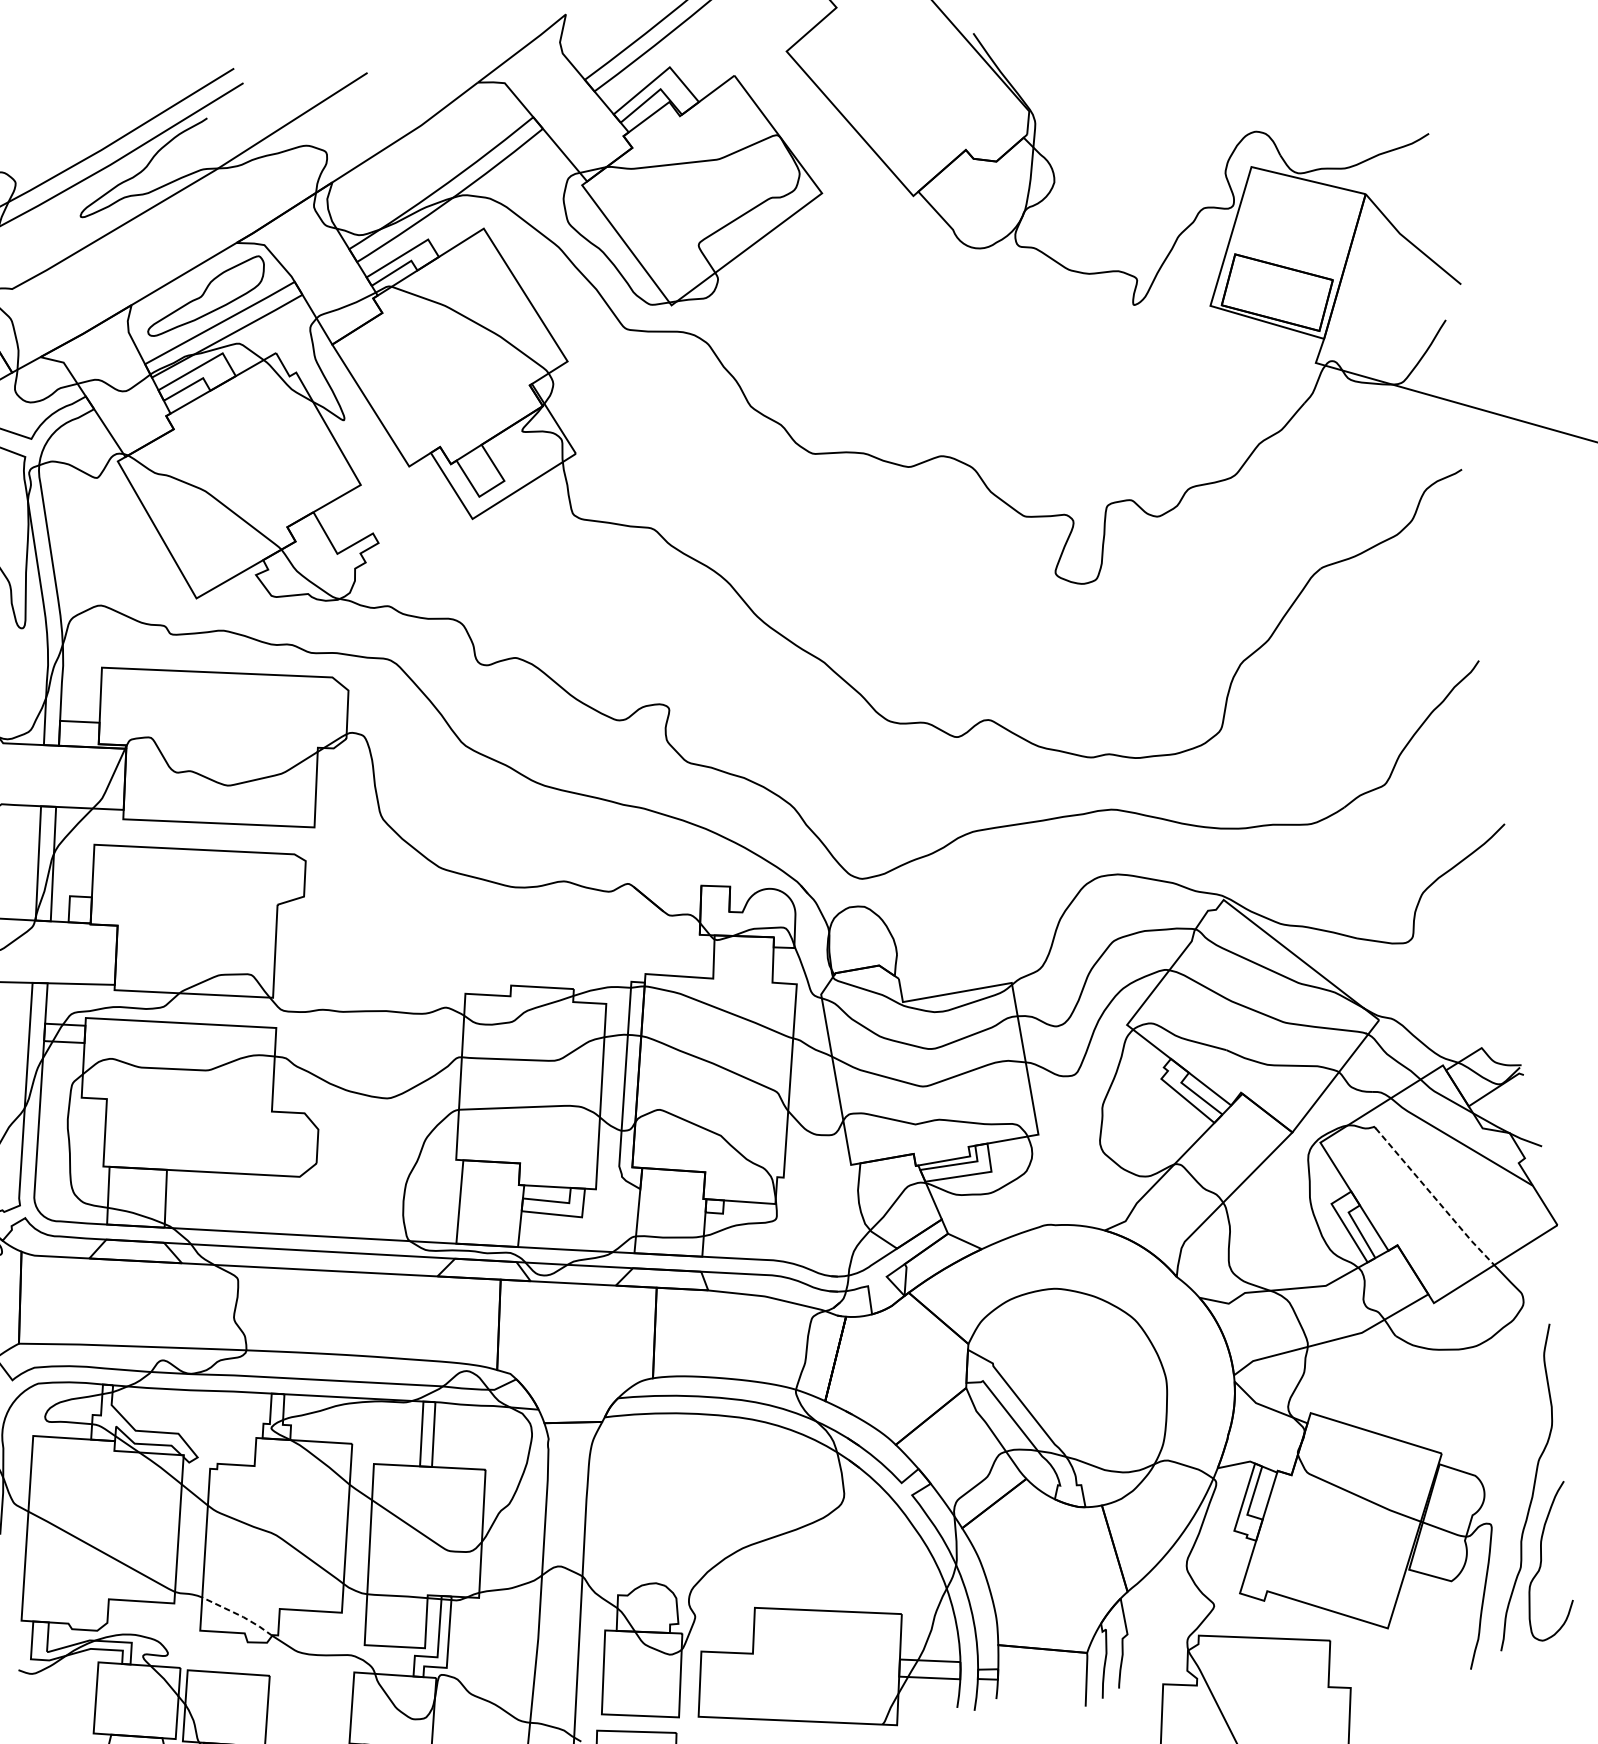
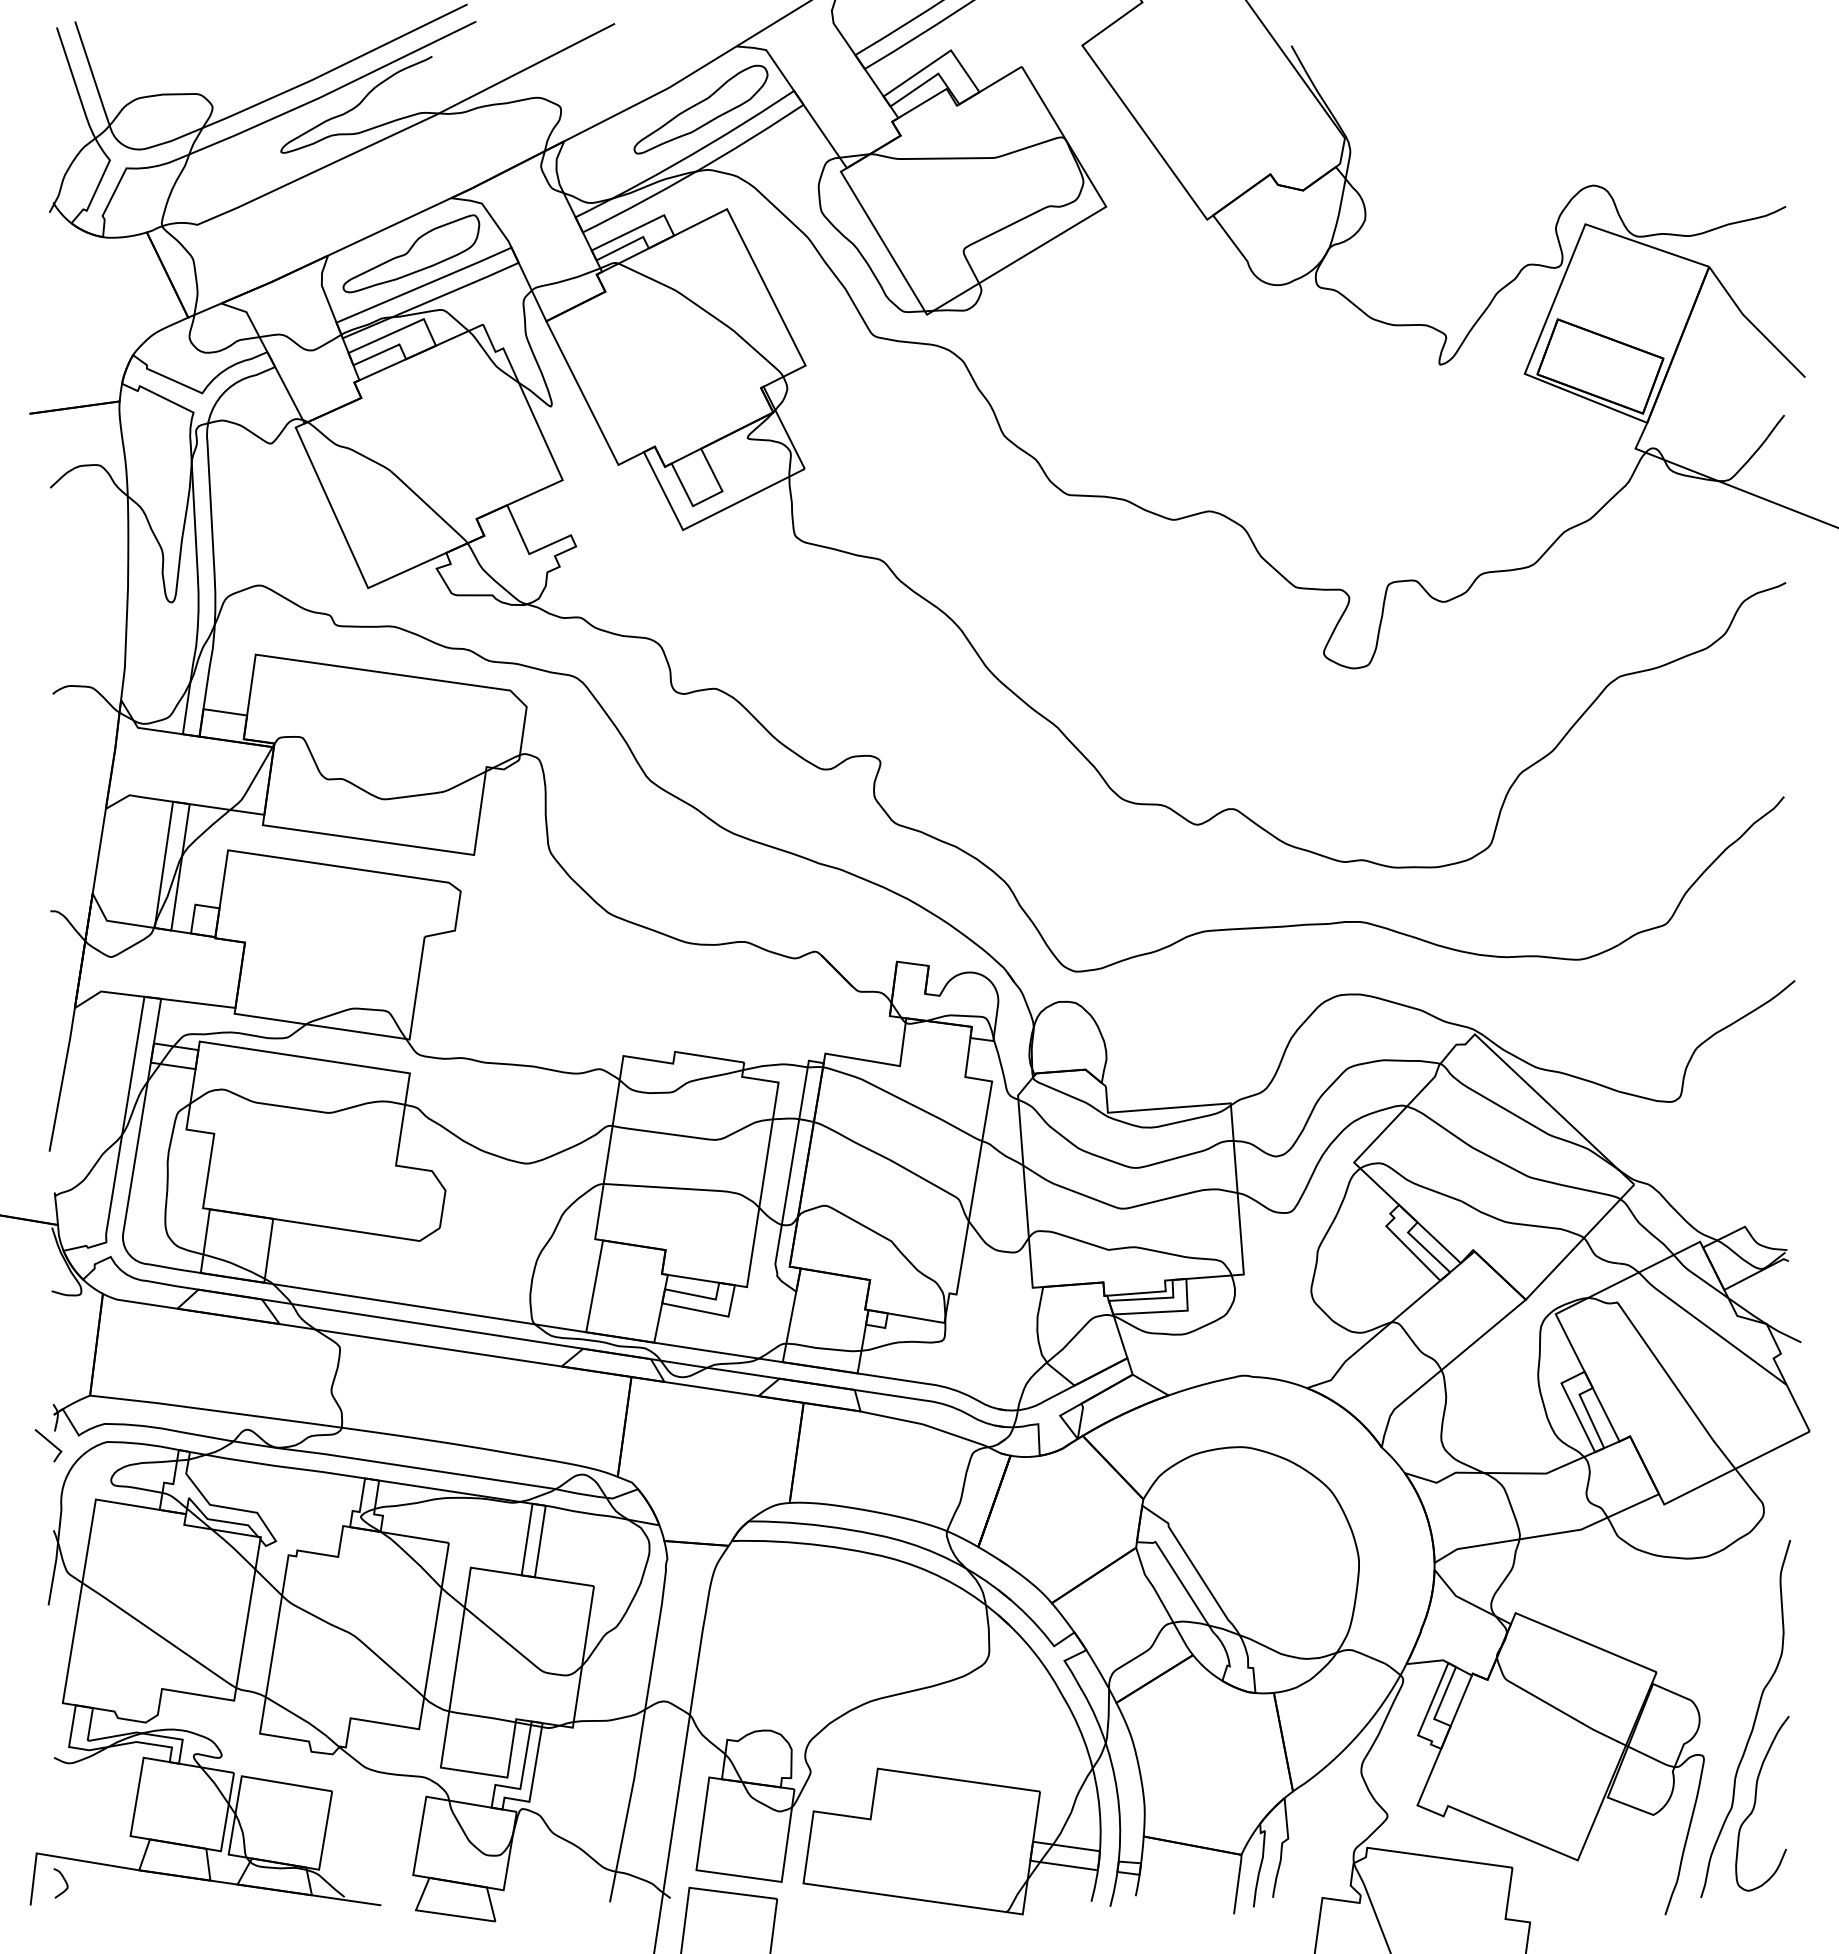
part: (451, 142) -> (700, 109), added
line: (1434, 1197) -> (1676, 1387), dashed -> solid
line: (239, 1614) -> (305, 1720), dashed -> solid

